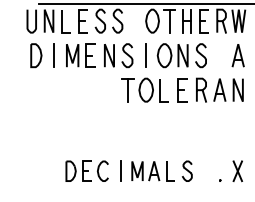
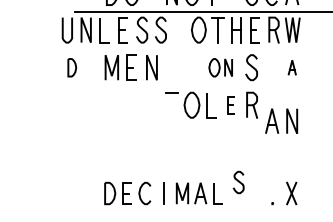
part: (35, 55) -> (71, 67), size x0.7
line: (53, 55) -> (91, 67), removed
curve: (127, 55) -> (171, 67), removed
line: (146, 55) -> (192, 67), removed
part: (172, 55) -> (220, 67), size x0.7
part: (238, 55) -> (292, 67), size x0.6
line: (127, 89) -> (171, 104), removed
part: (228, 89) -> (281, 120), moved
part: (182, 90) -> (231, 105), size x0.7
part: (187, 171) -> (238, 182), moved

